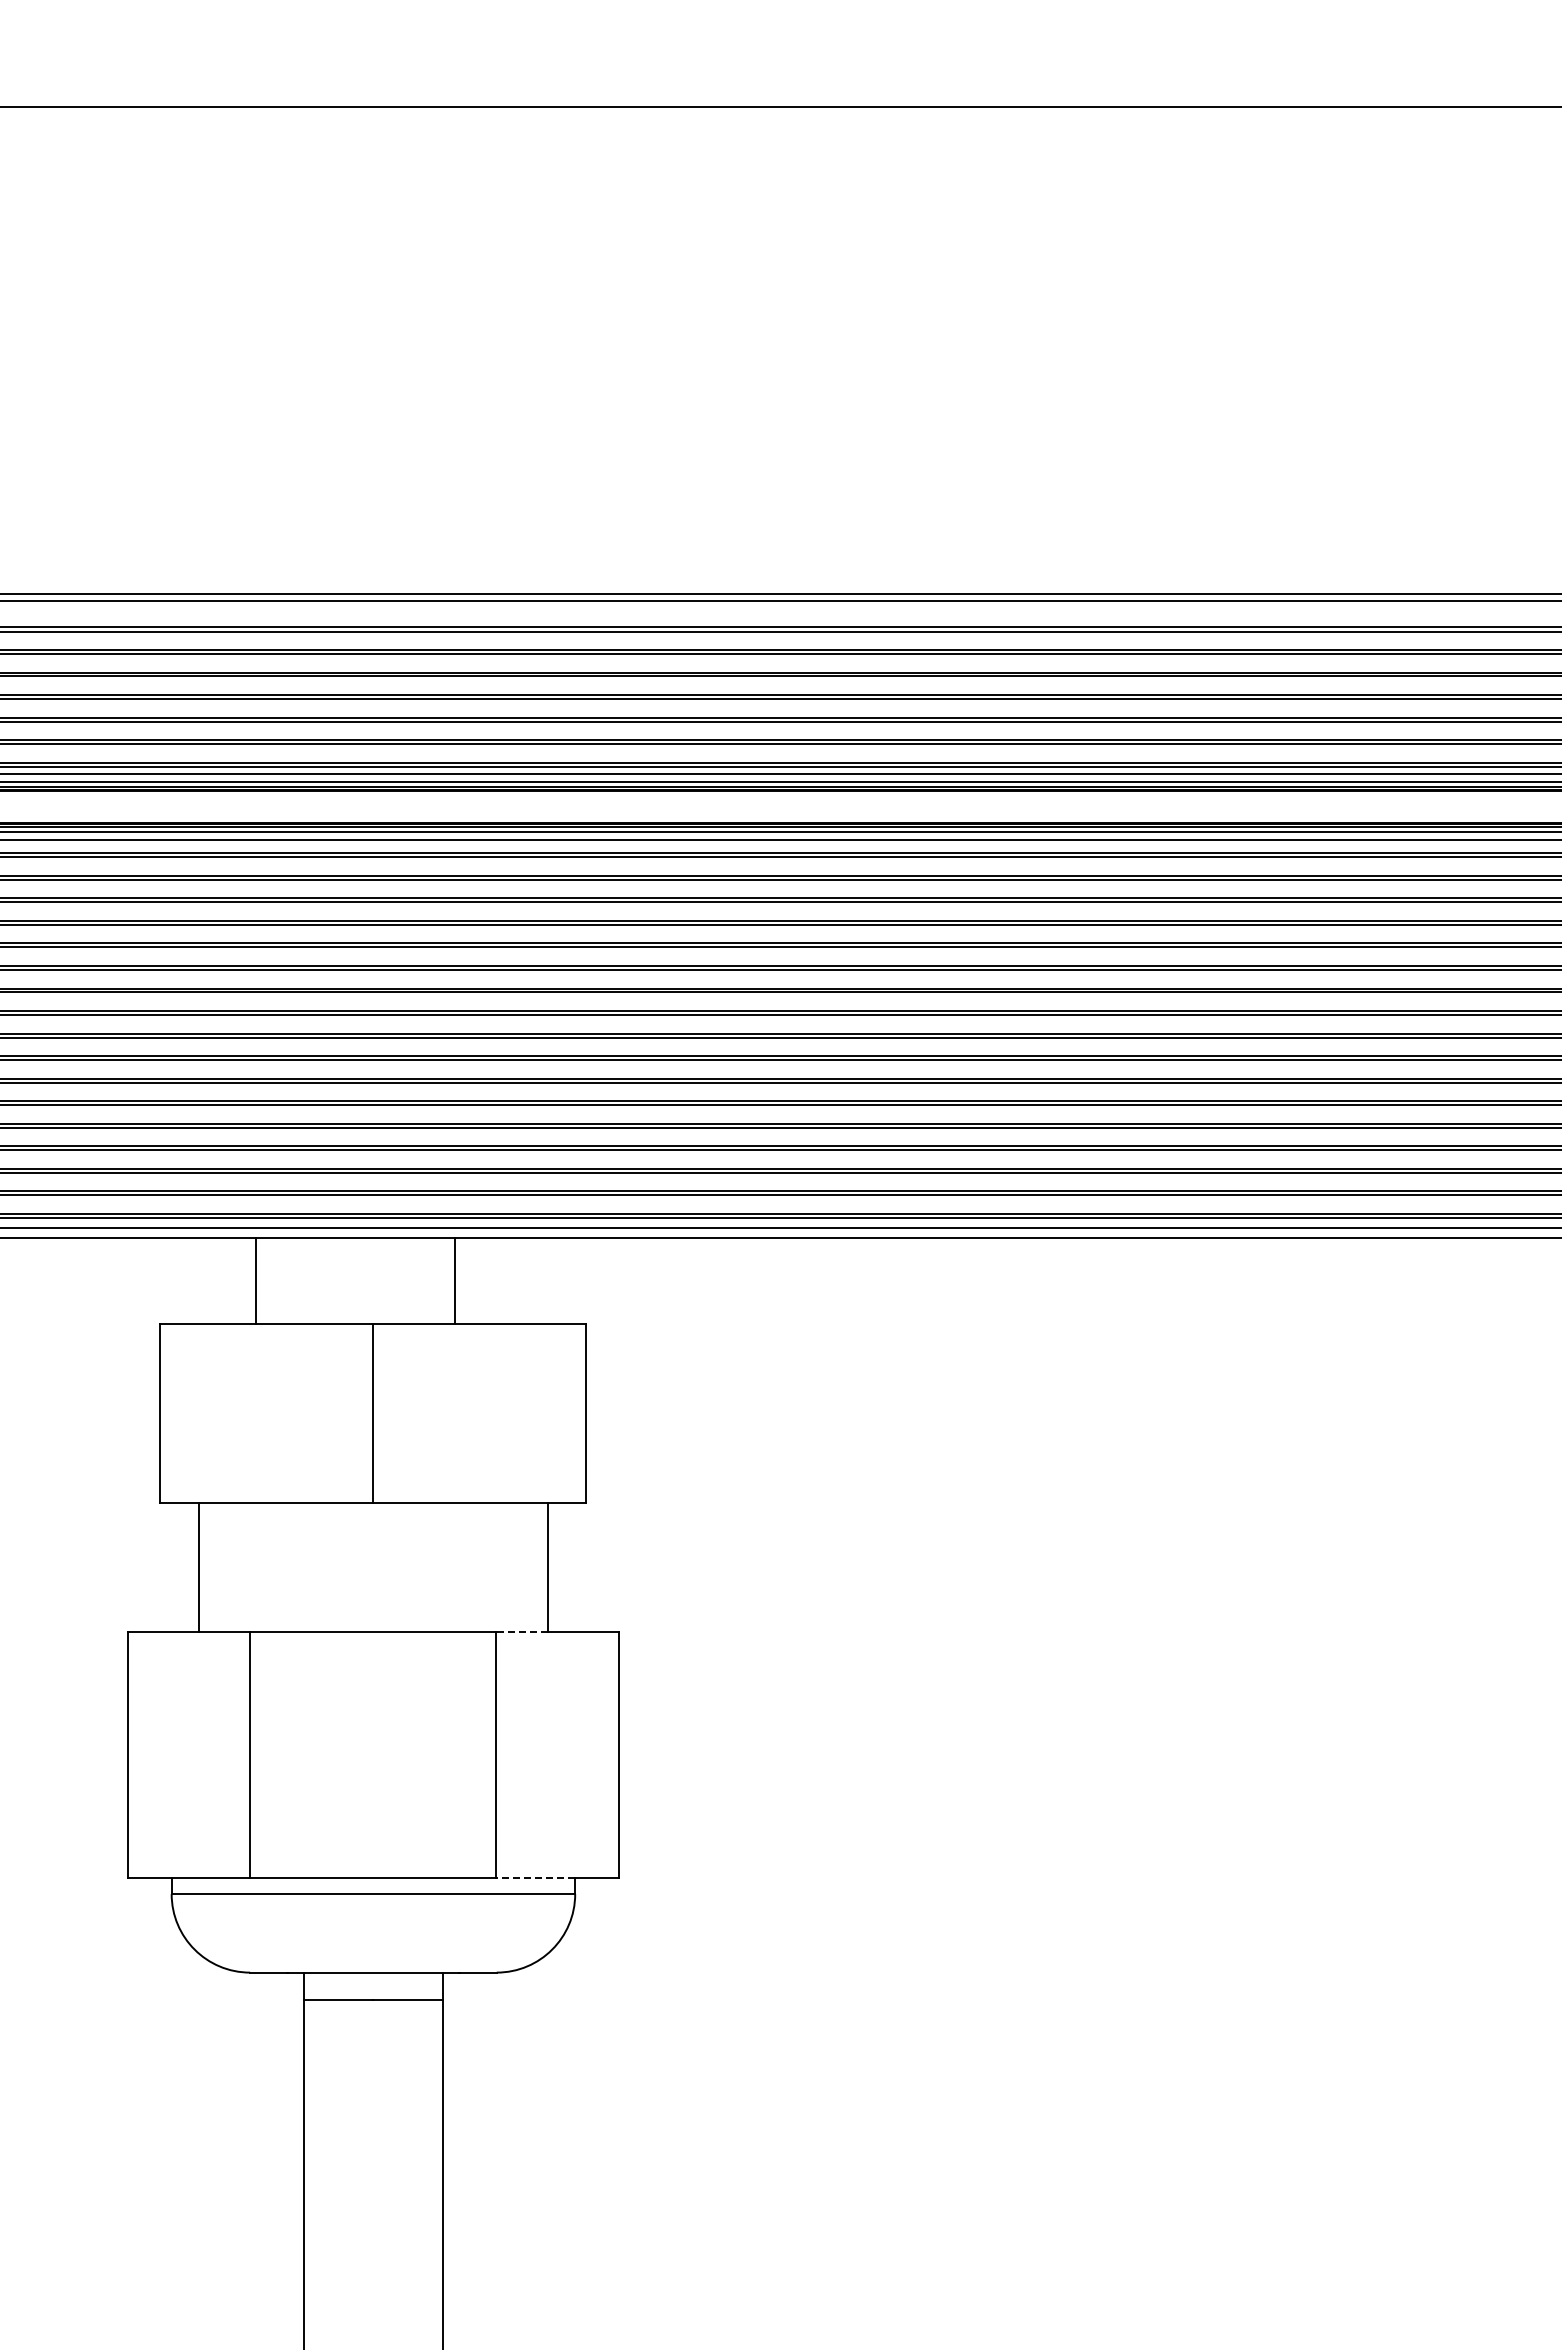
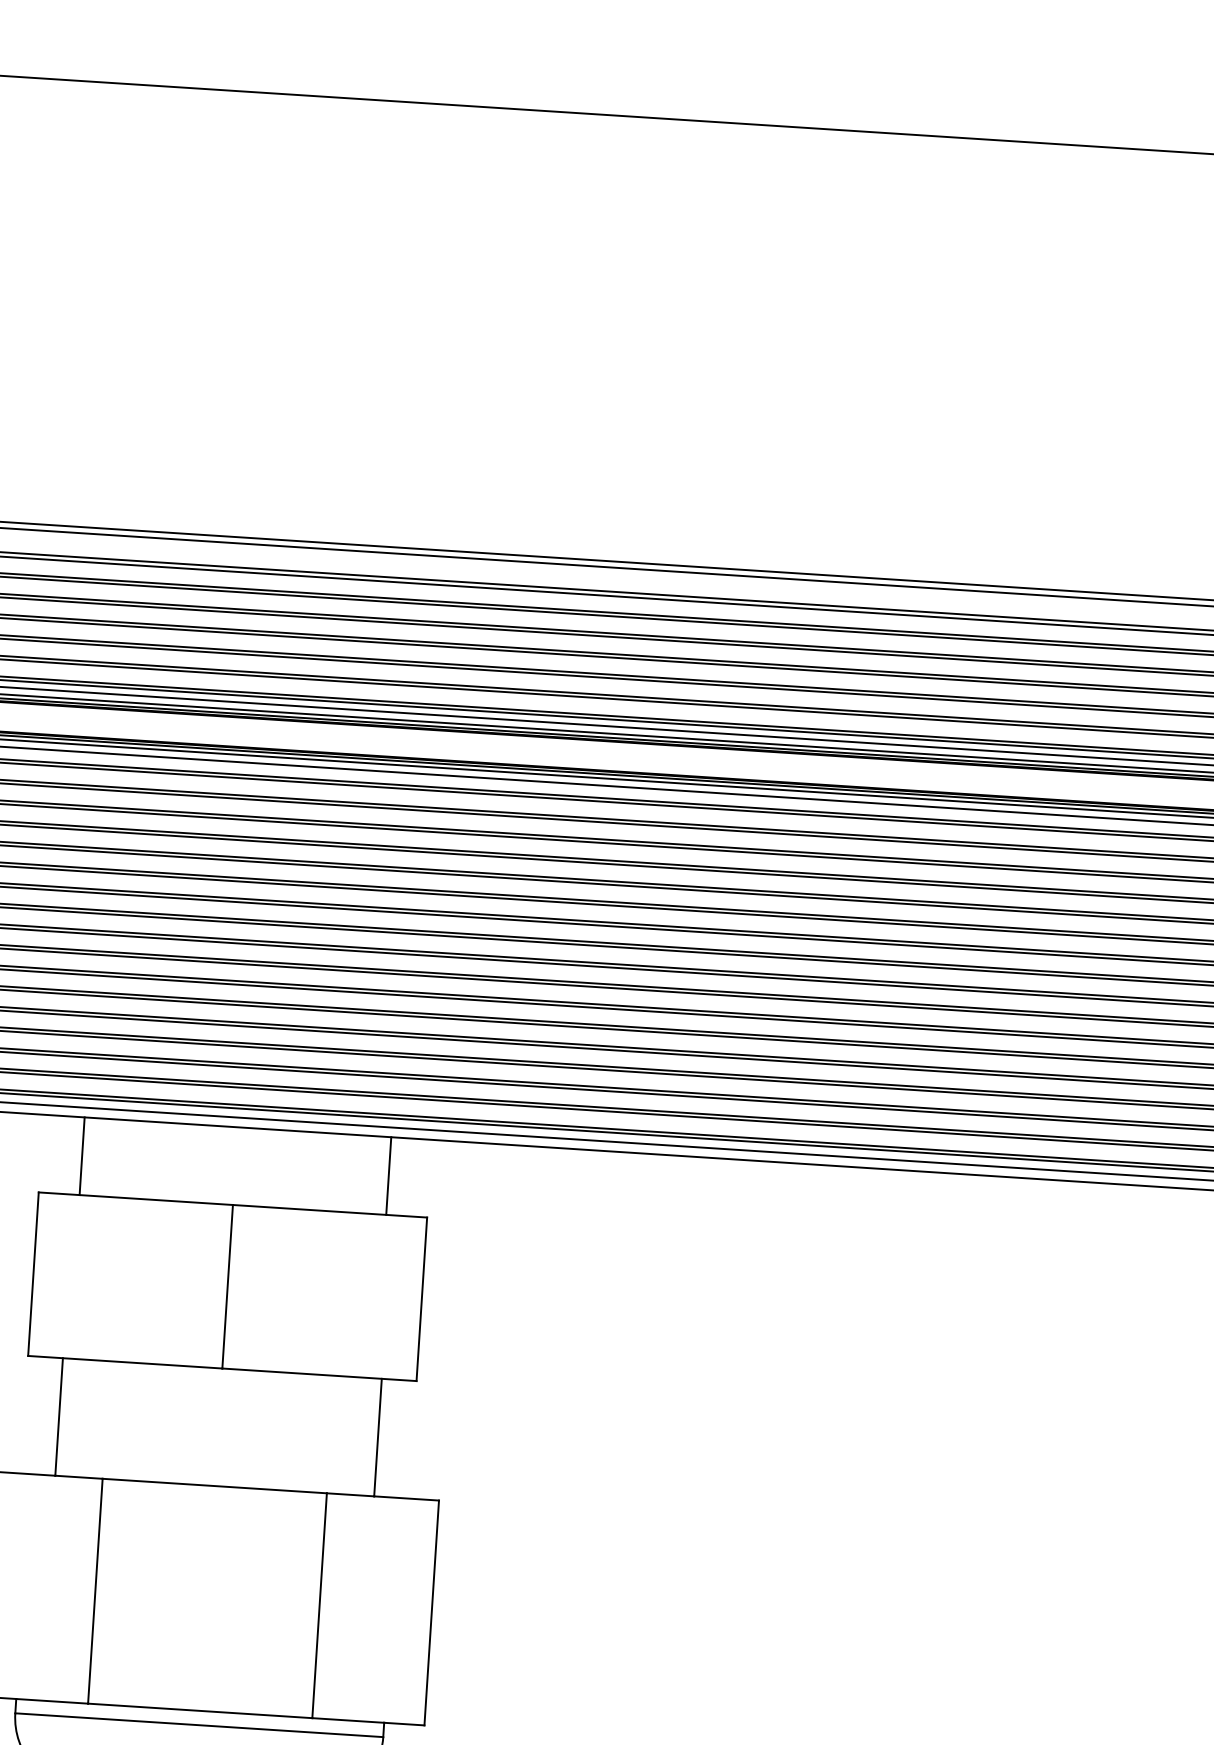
line: (256, 1280) -> (82, 1155), moved
line: (454, 1280) -> (388, 1175), moved
line: (522, 1631) -> (350, 1494), dashed -> solid
line: (535, 1878) -> (347, 1720), dashed -> solid

